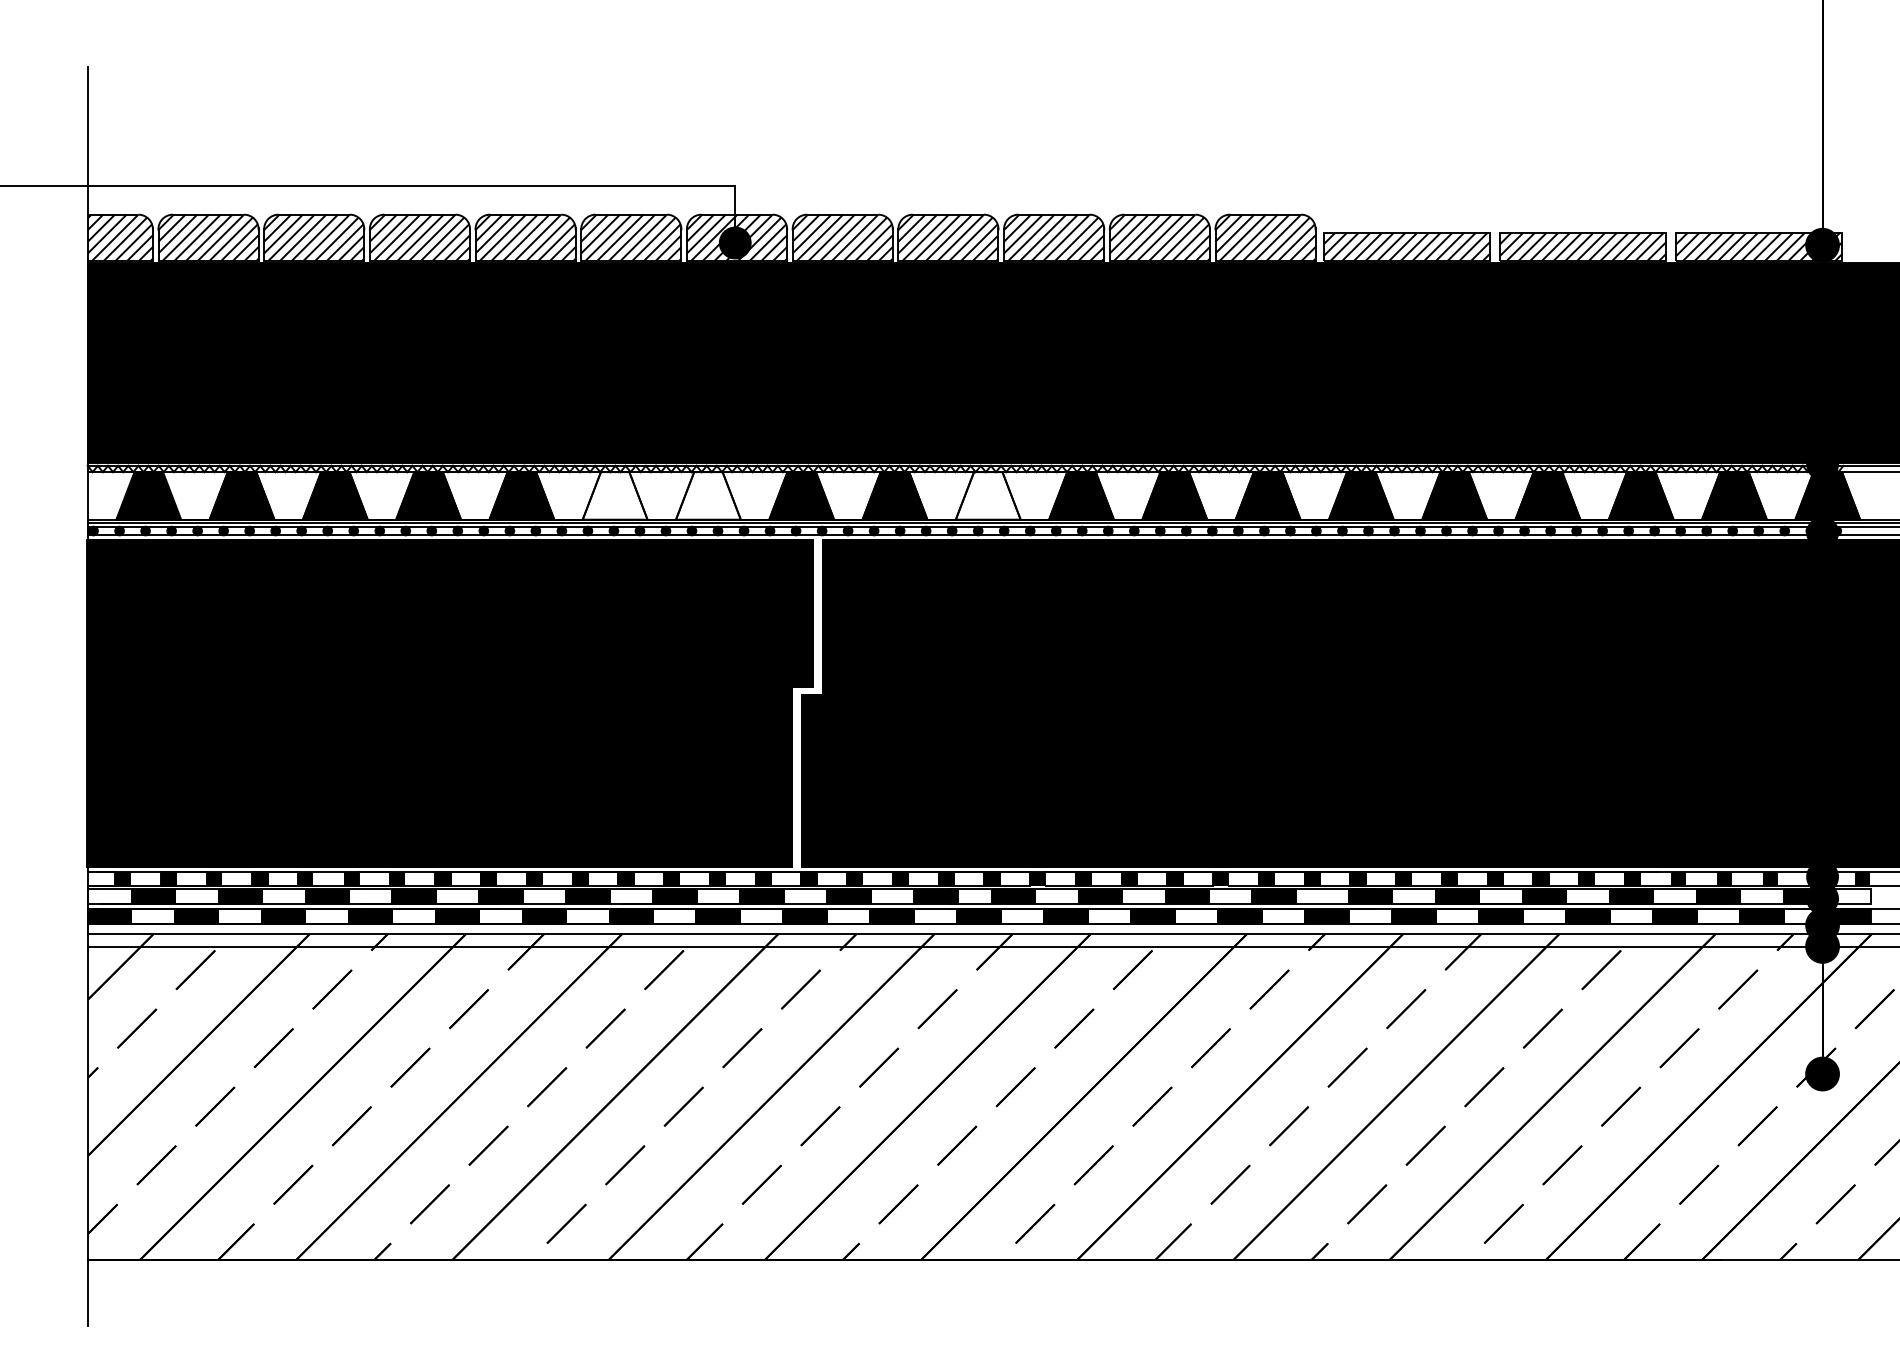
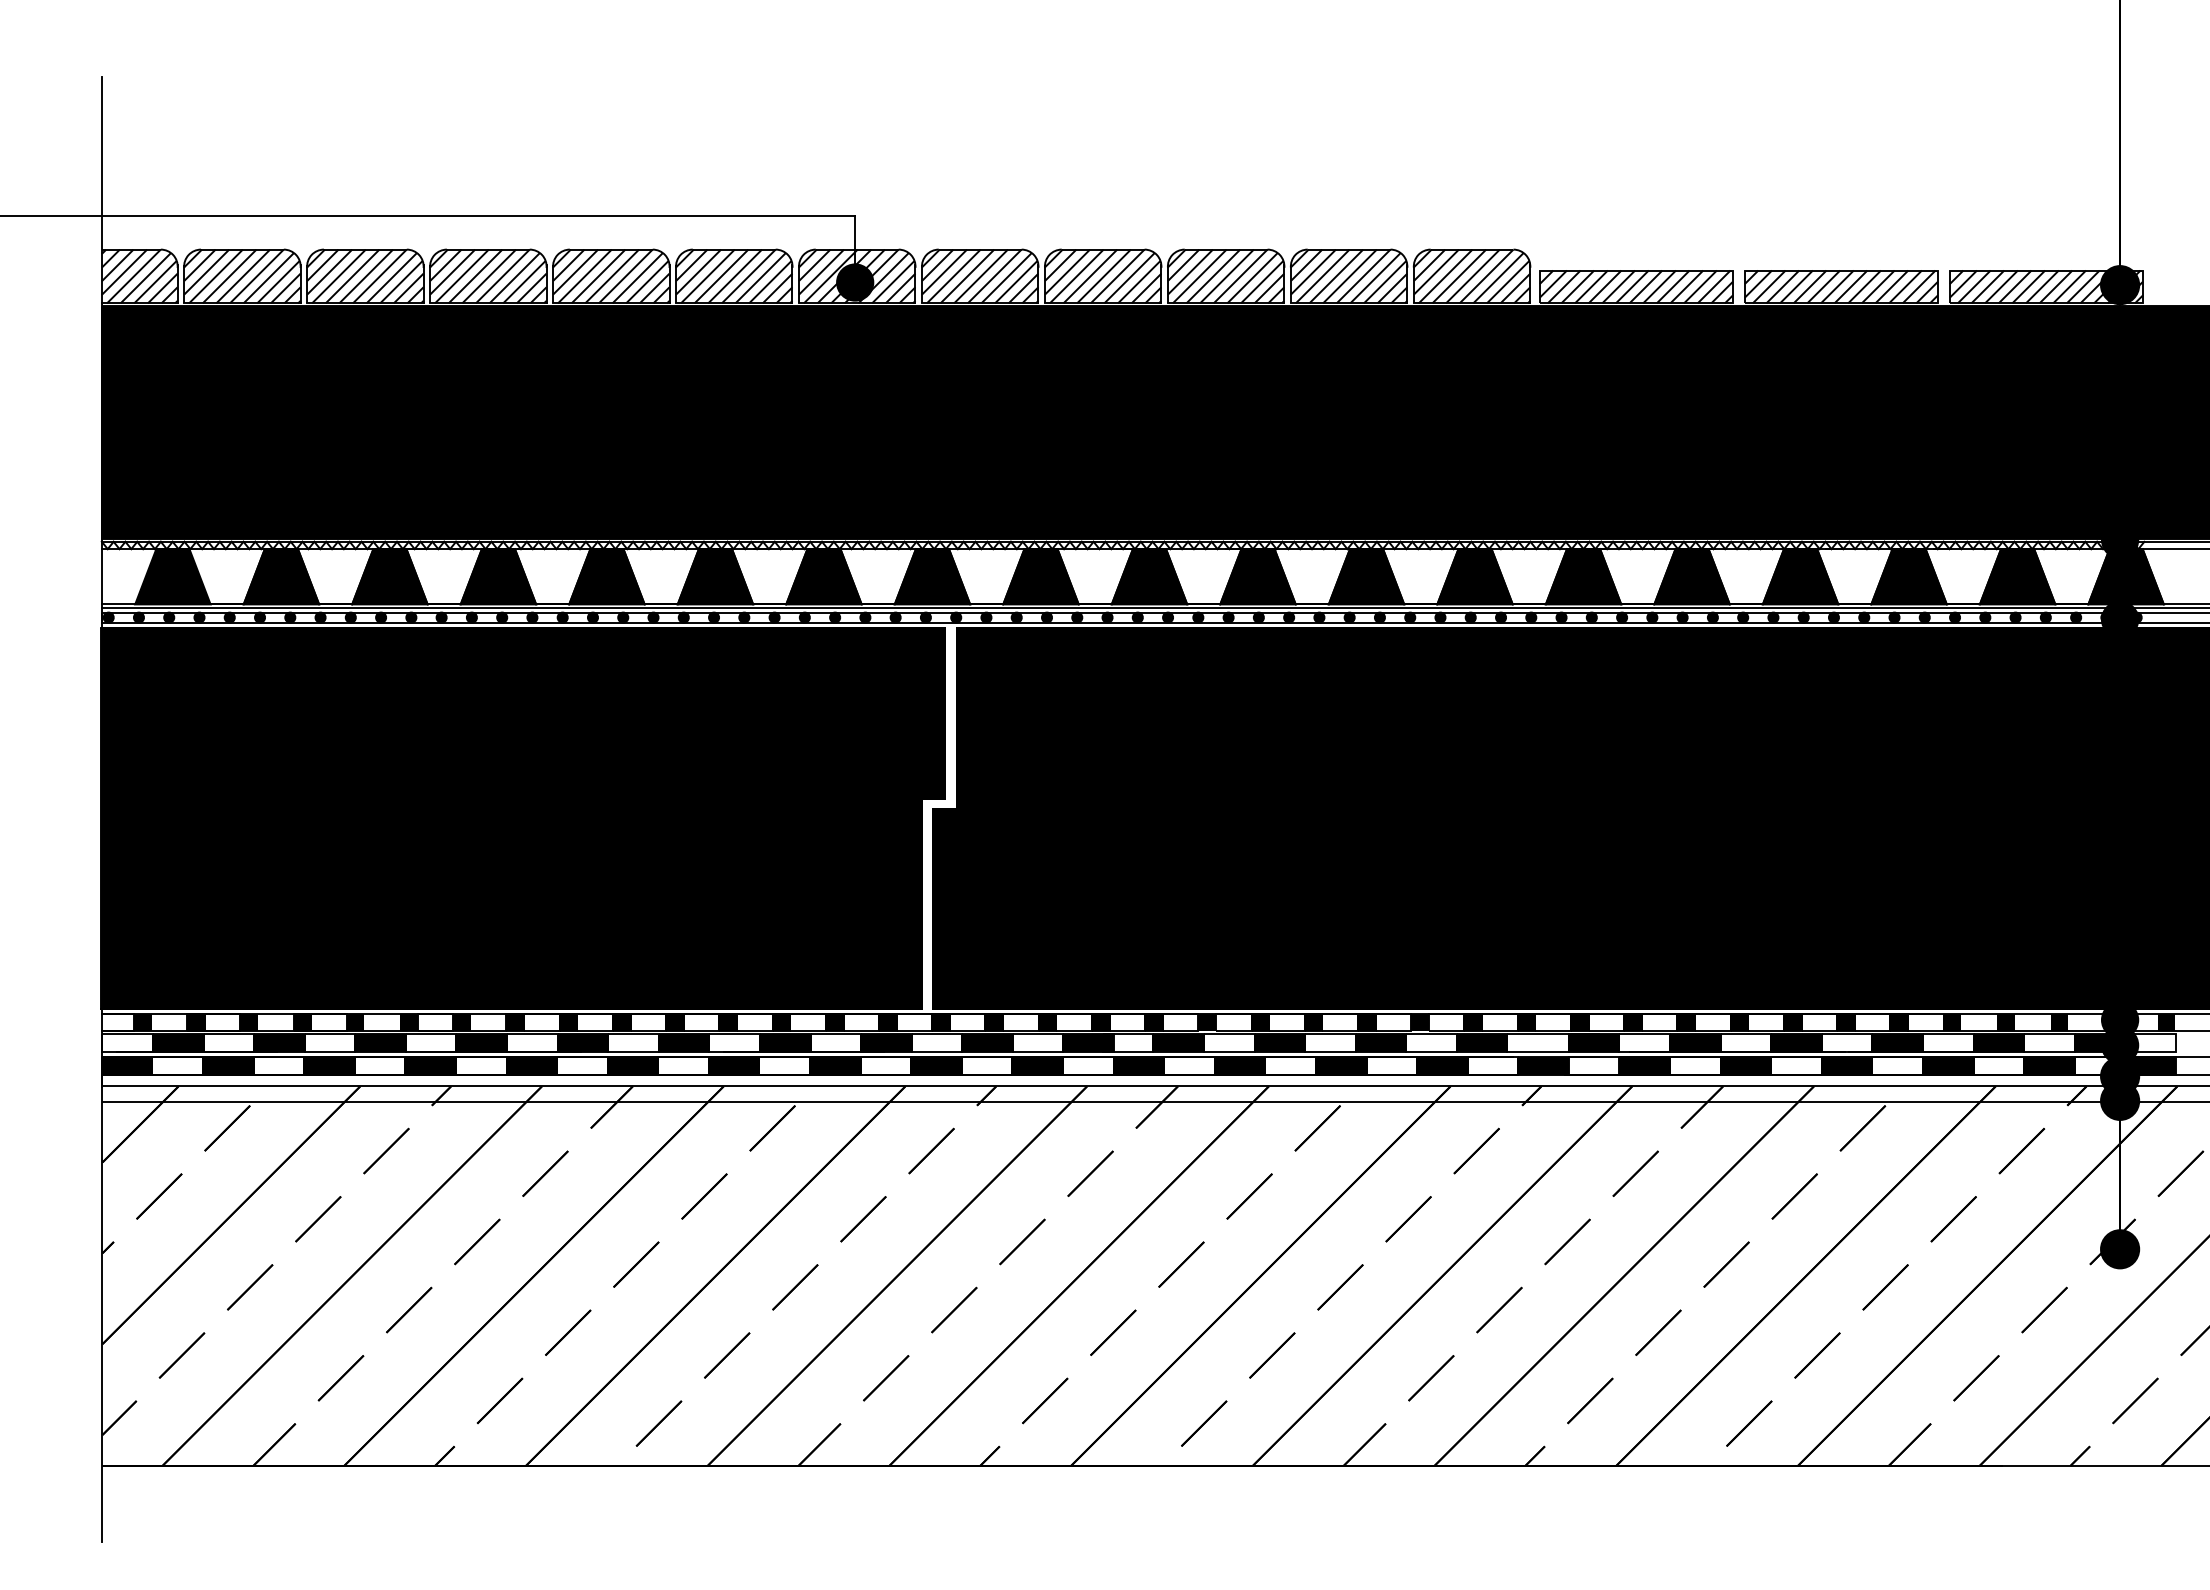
fill: (615, 495) -> (715, 576), added
fill: (708, 495) -> (823, 576), added
fill: (988, 495) -> (1149, 576), added

